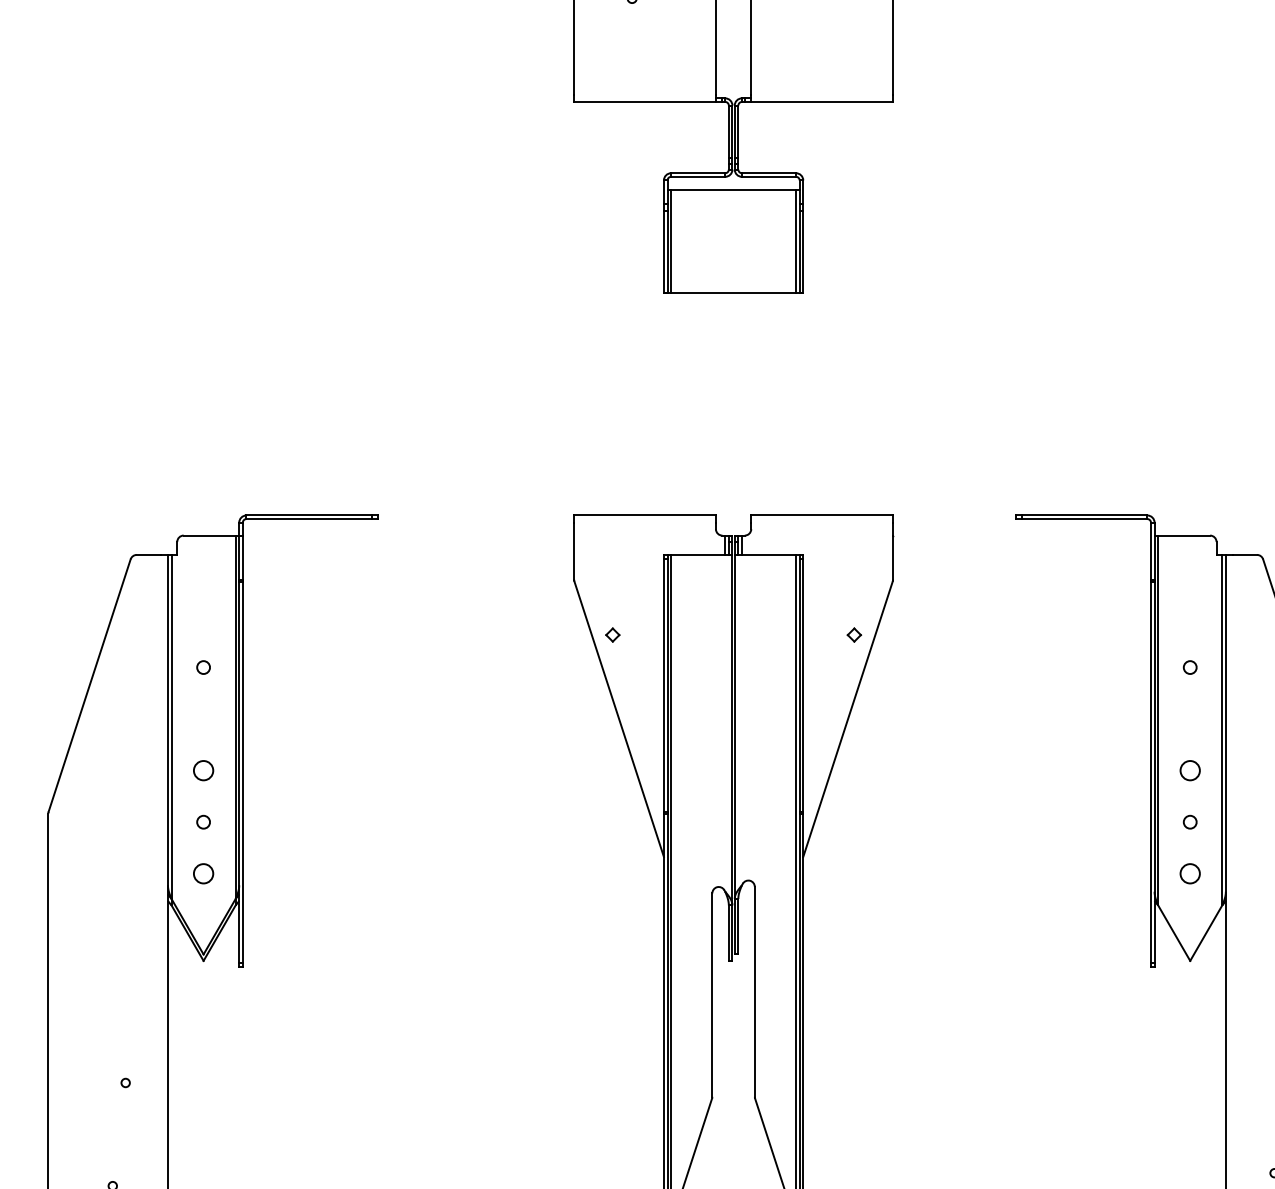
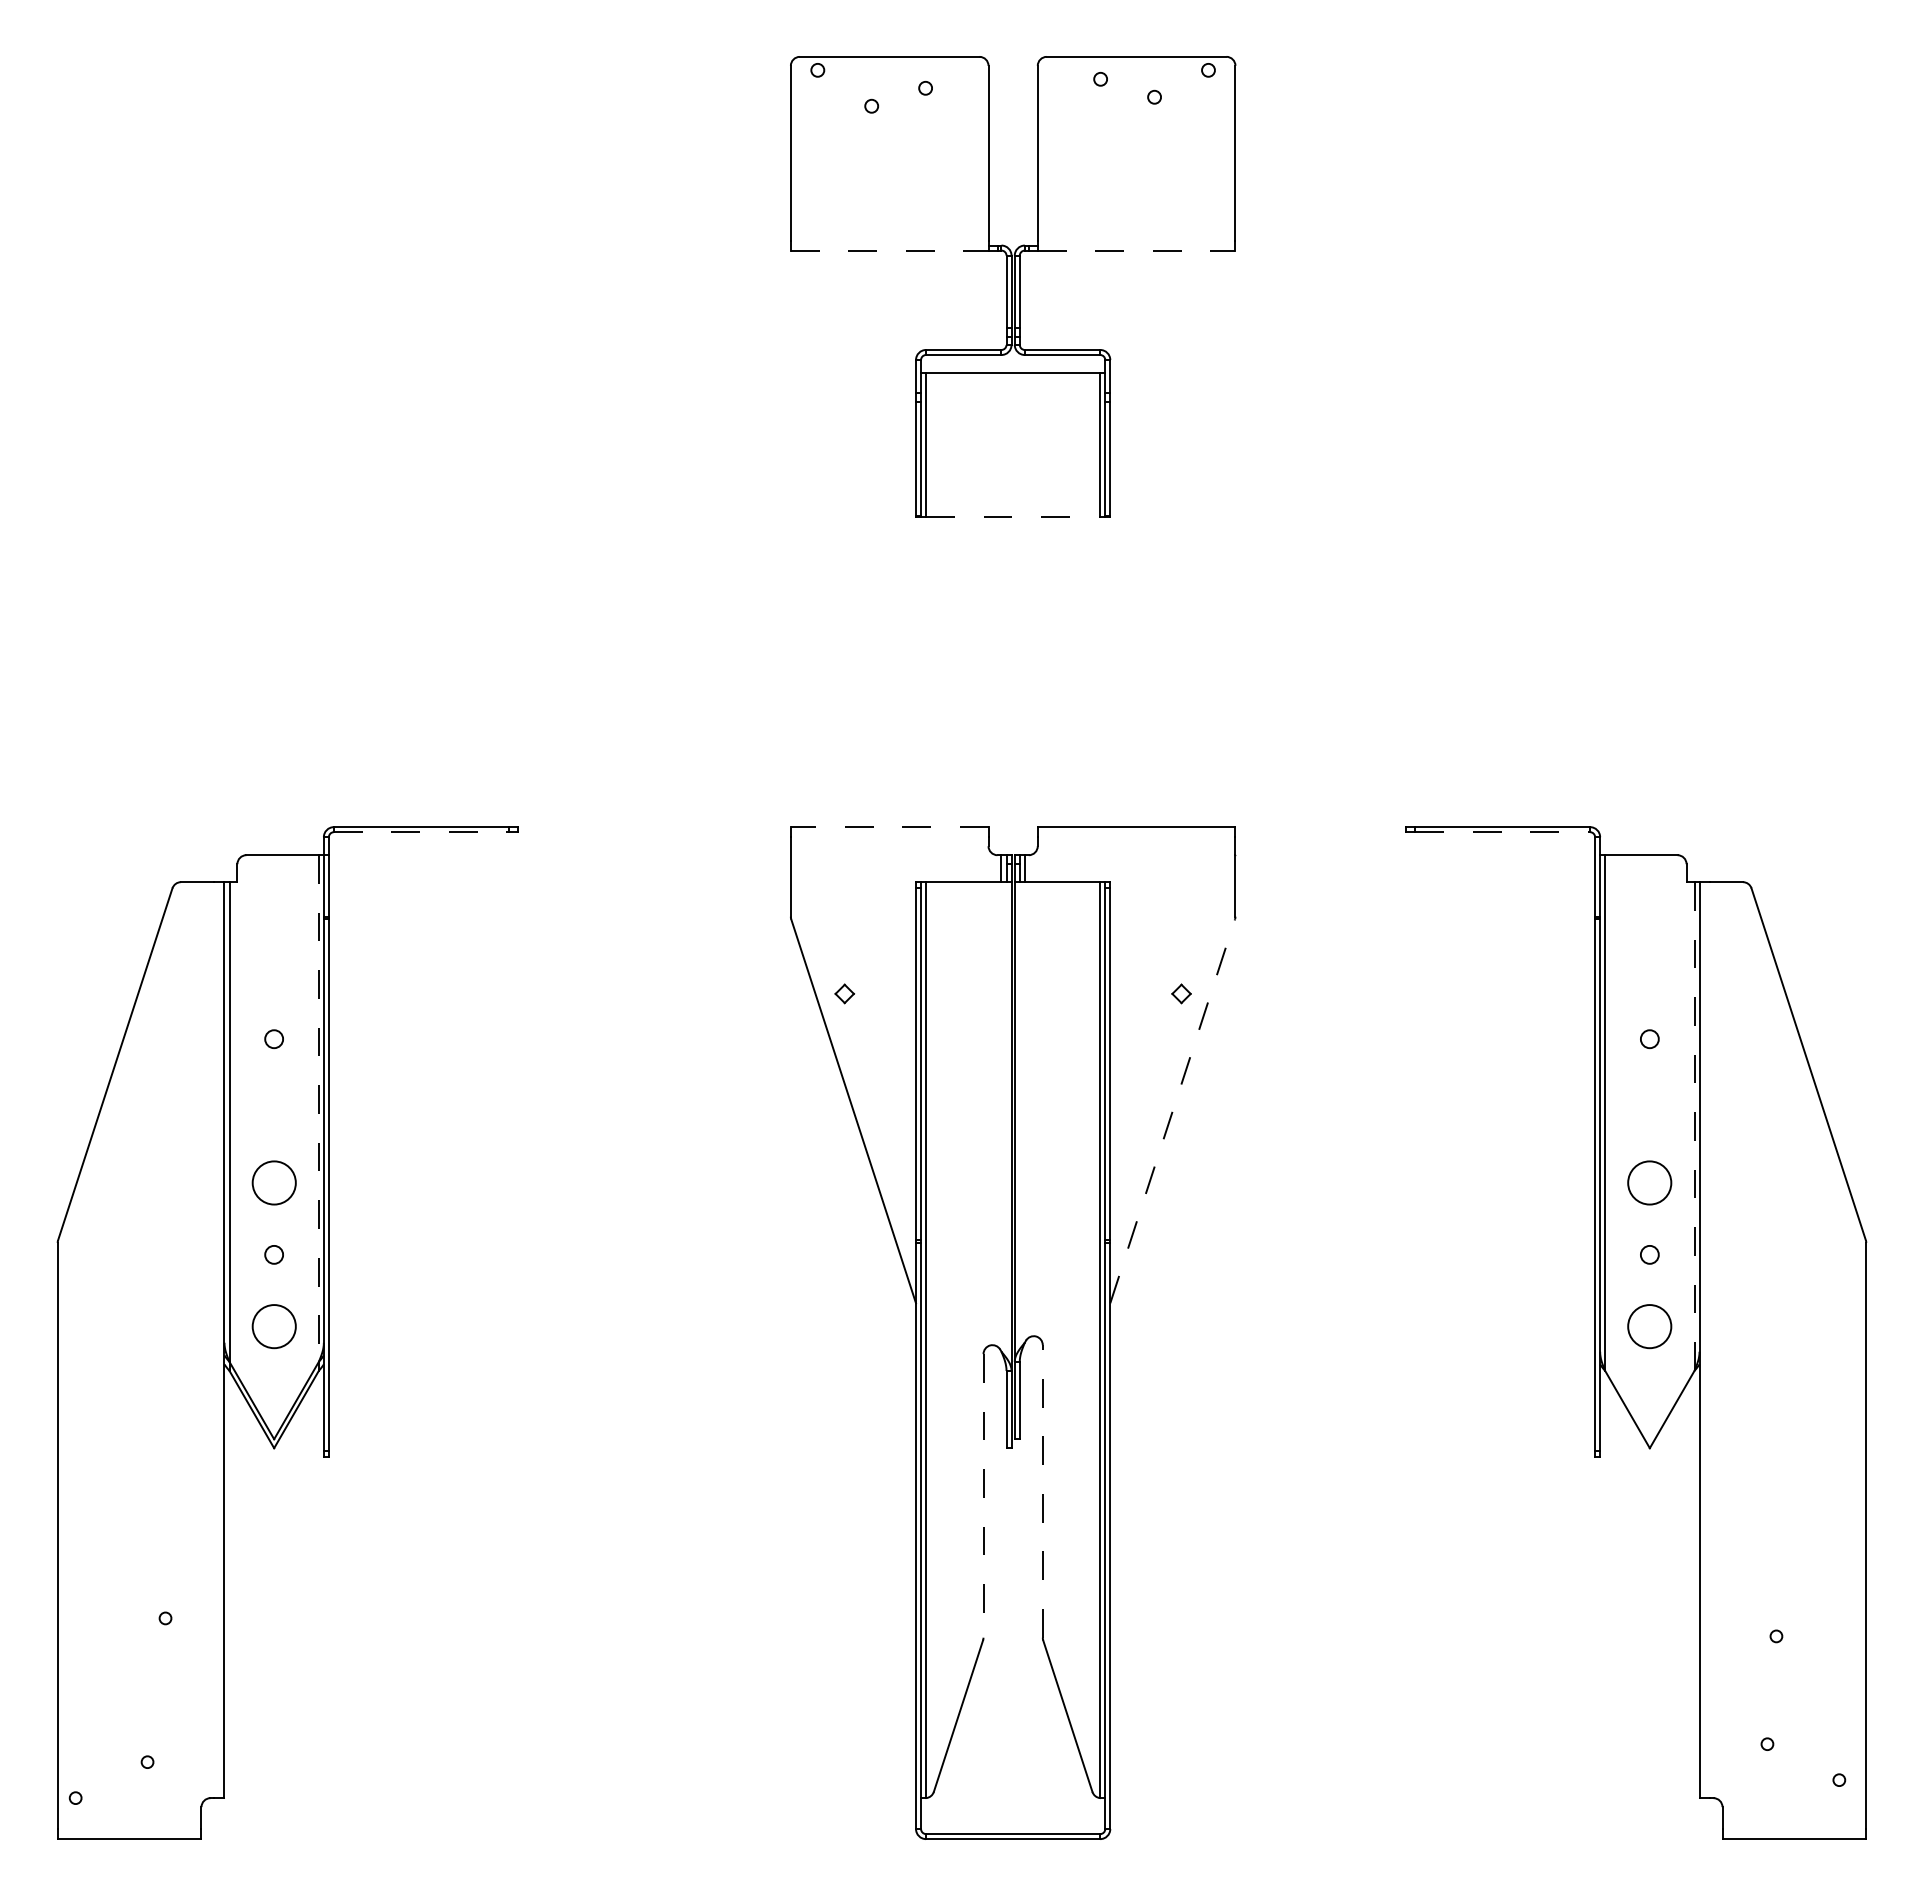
line: (644, 101) -> (889, 250), solid -> dashed
line: (822, 101) -> (1136, 250), solid -> dashed
line: (733, 292) -> (1013, 516), solid -> dashed
line: (644, 515) -> (889, 827), solid -> dashed
line: (309, 519) -> (421, 832), solid -> dashed
line: (1085, 519) -> (1503, 832), solid -> dashed
line: (235, 717) -> (318, 1109), solid -> dashed
line: (847, 719) -> (1172, 1111), solid -> dashed
line: (1222, 730) -> (1694, 1127), solid -> dashed
circle: (203, 770) -> (273, 1182), size x1.6
circle: (1189, 770) -> (1649, 1182), size x1.6
circle: (203, 873) -> (273, 1326), size x1.6
circle: (1189, 873) -> (1649, 1326), size x1.6
line: (754, 991) -> (1042, 1490), solid -> dashed
line: (712, 994) -> (983, 1495), solid -> dashed

